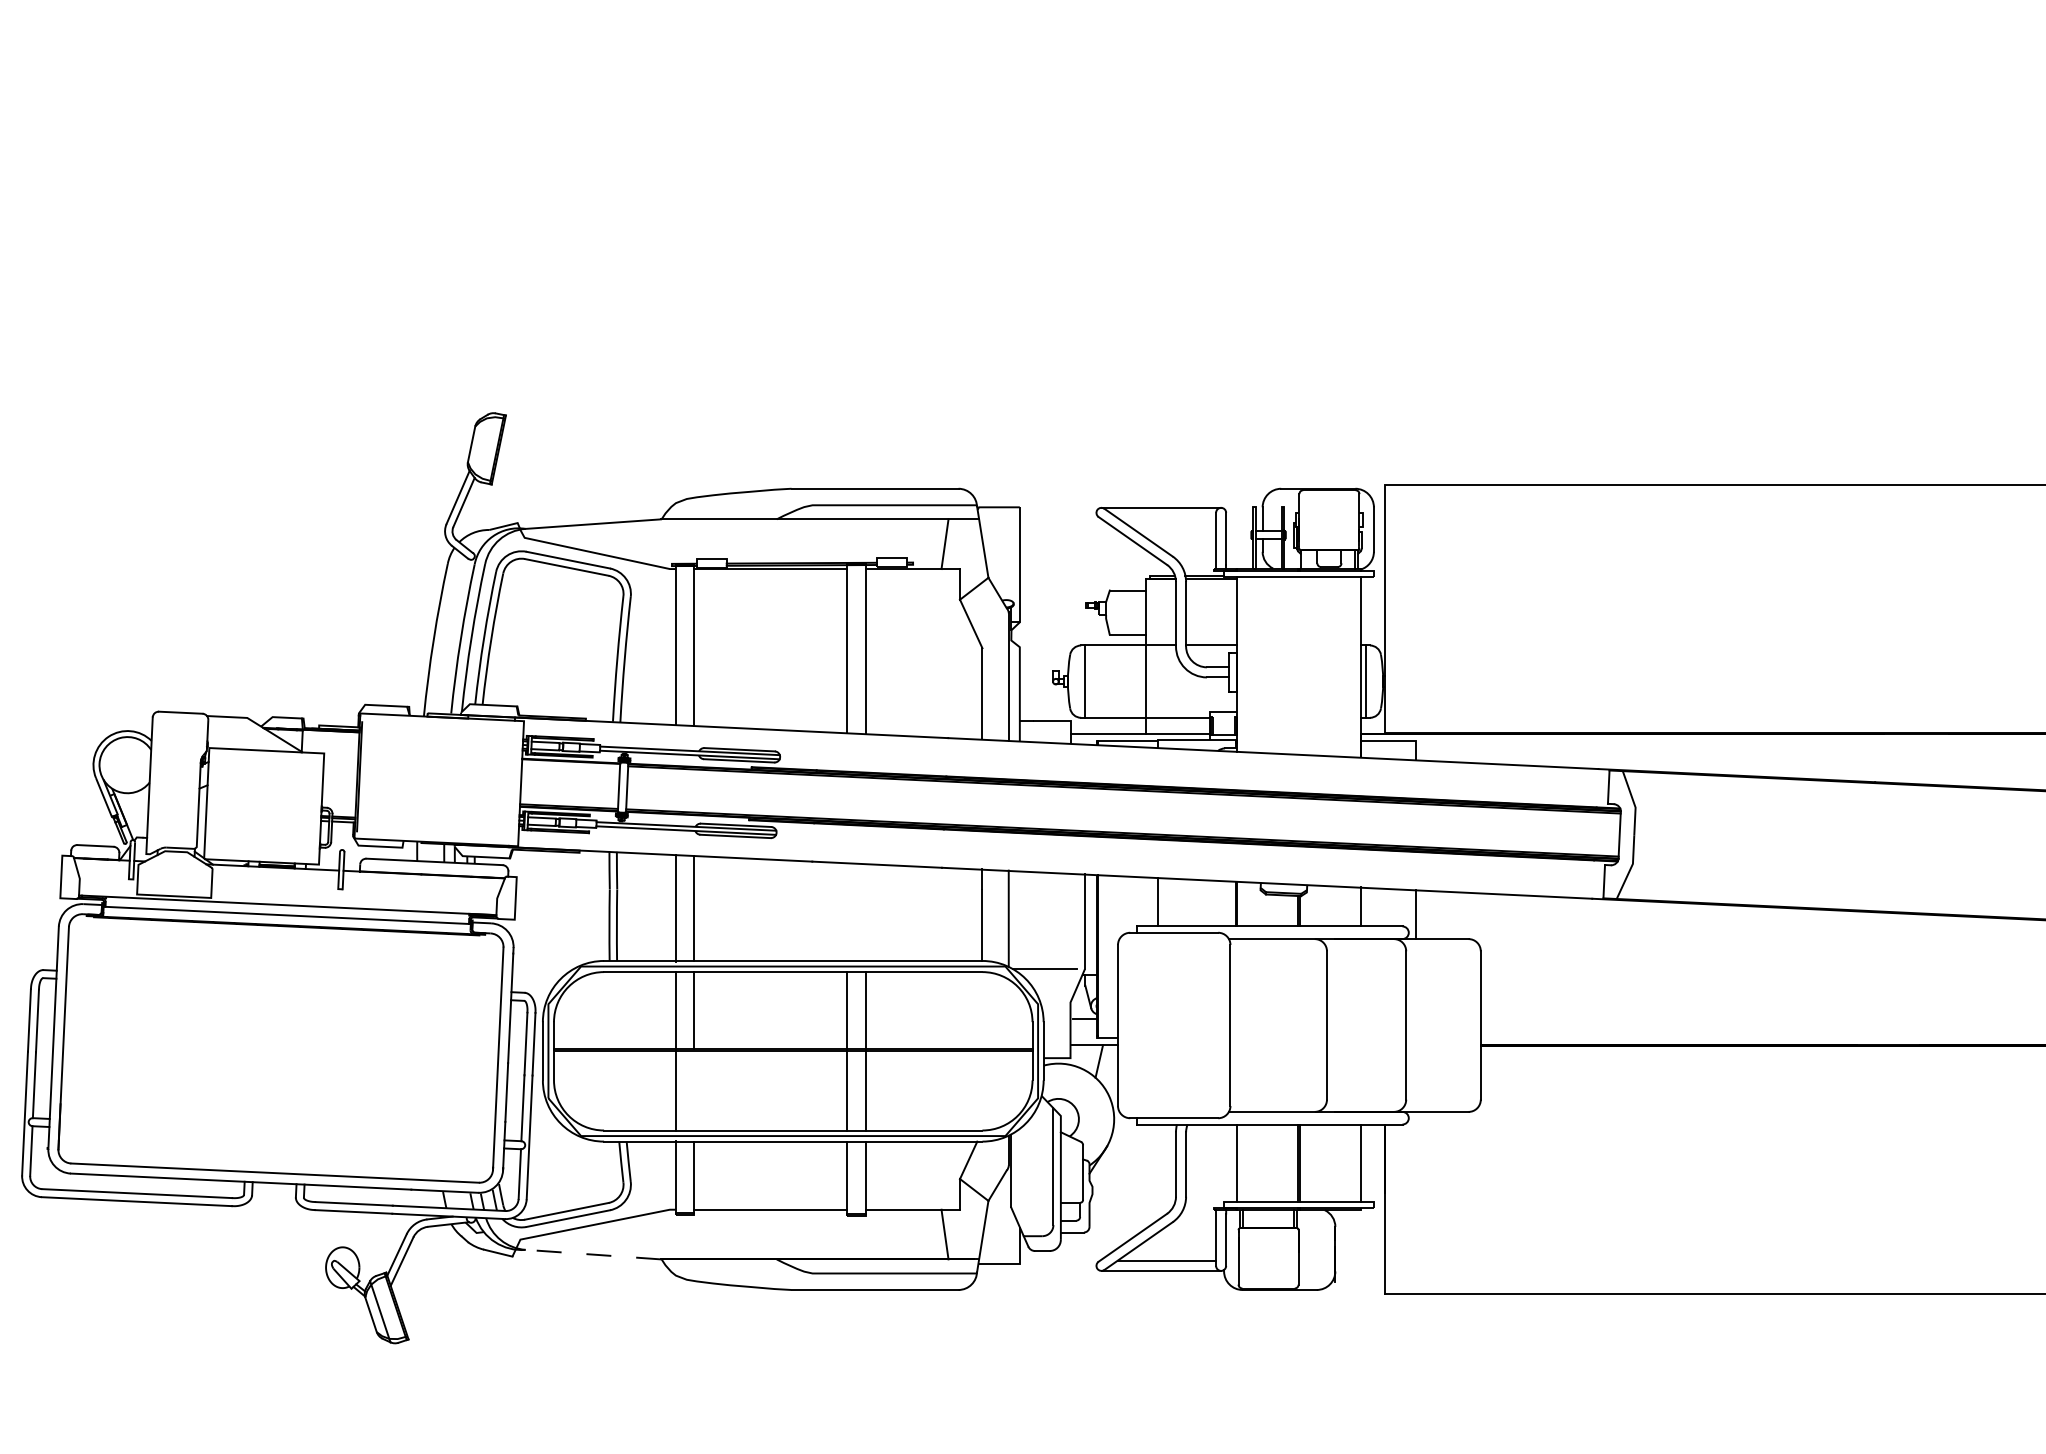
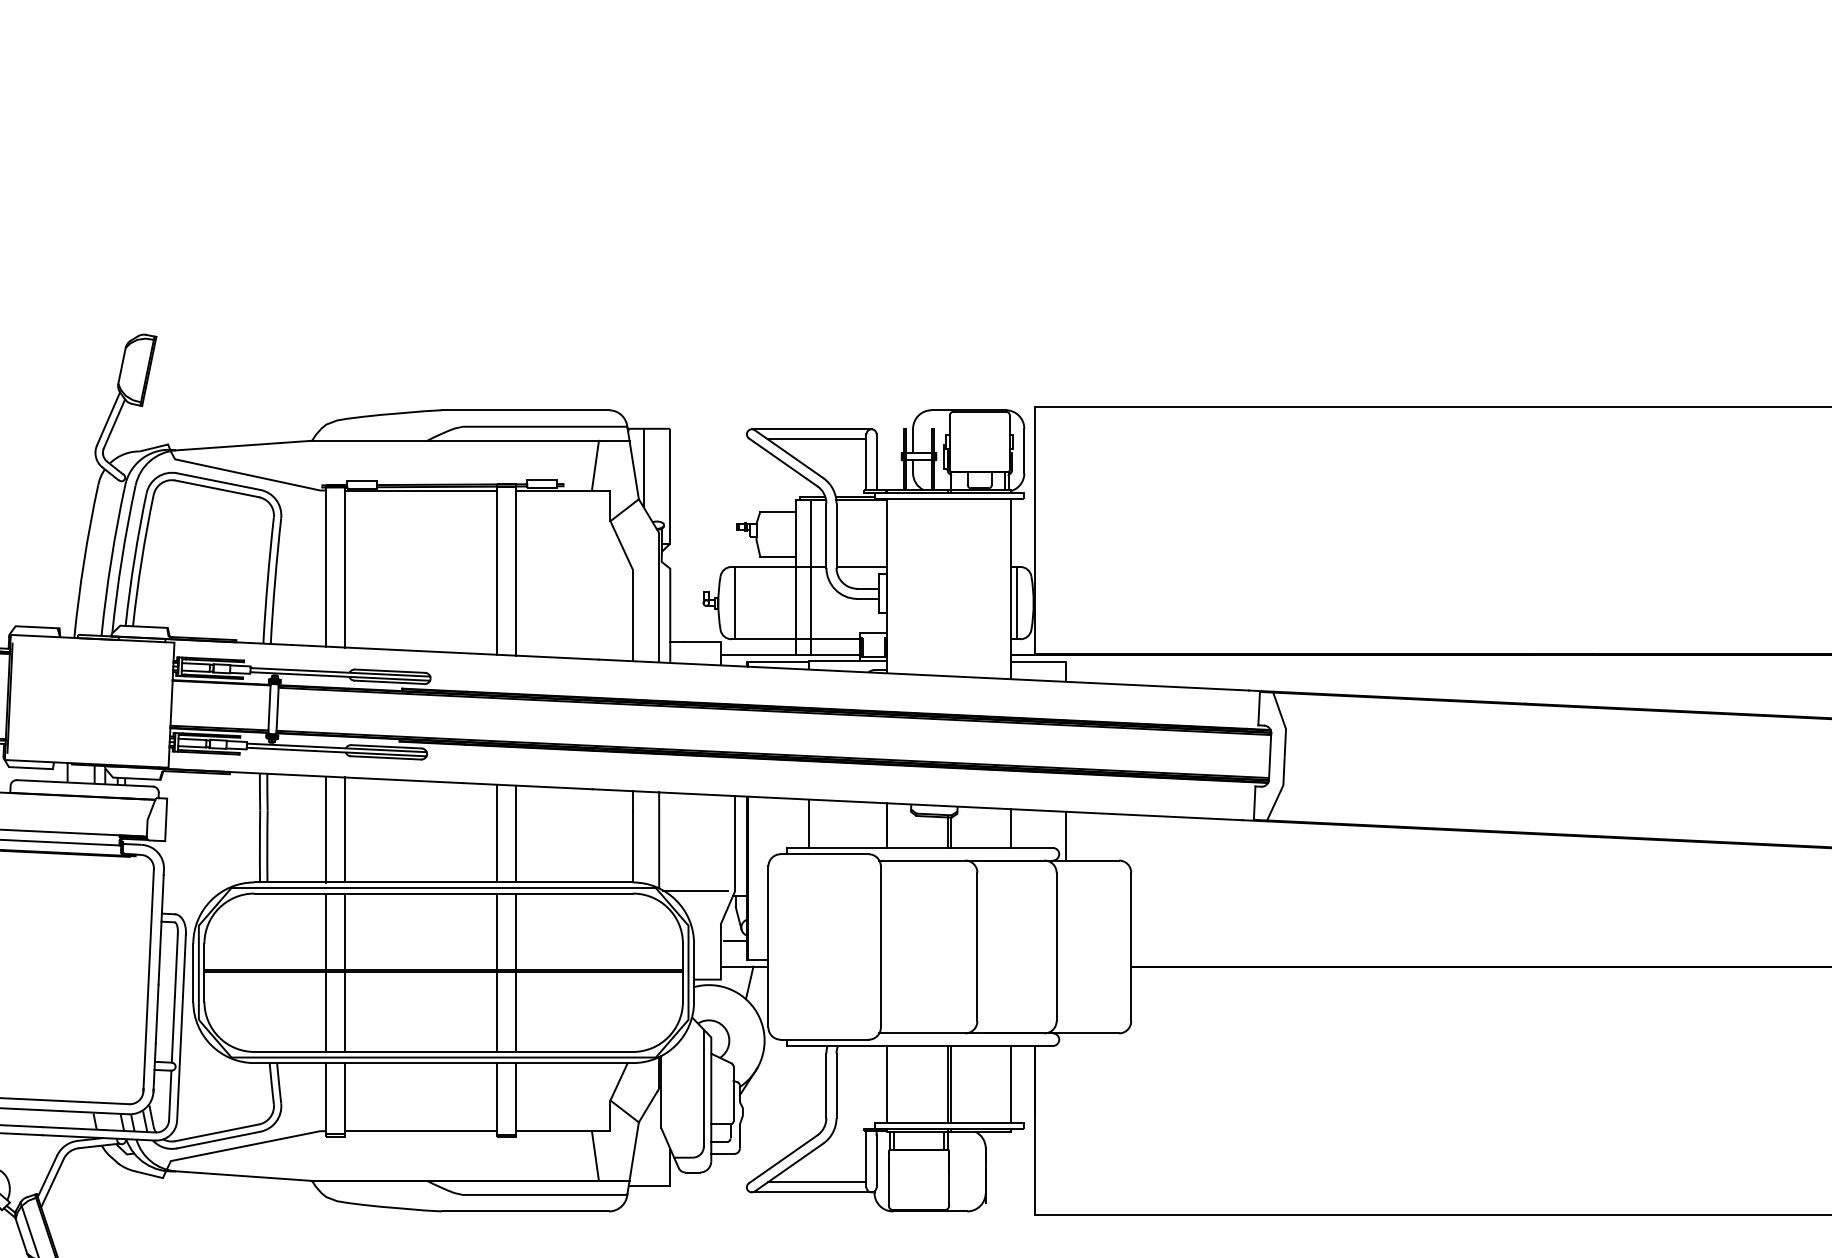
line: (1166, 517) -> (816, 438), added
line: (993, 546) -> (643, 467), added
line: (1160, 655) -> (810, 576), added
line: (847, 911) -> (497, 832), added
line: (865, 912) -> (515, 833), added
line: (694, 1090) -> (344, 1011), added
line: (593, 1254) -> (243, 1175), dashed -> solid

